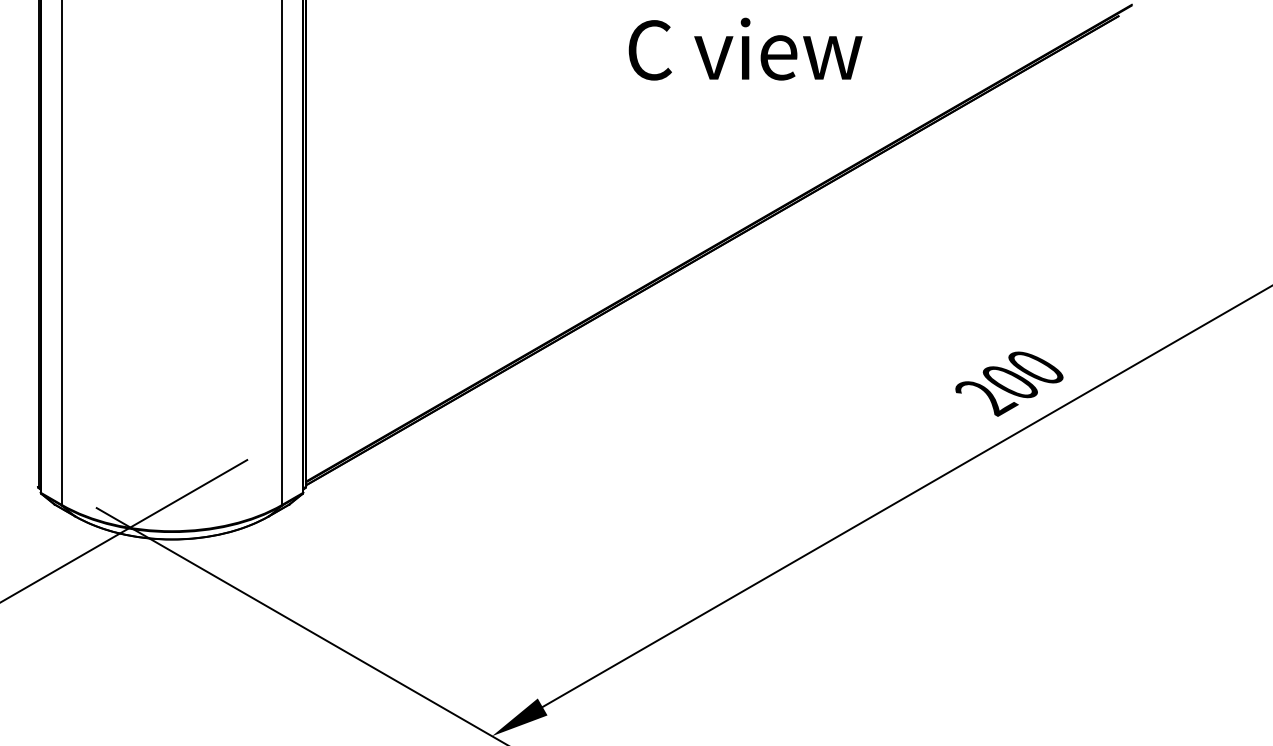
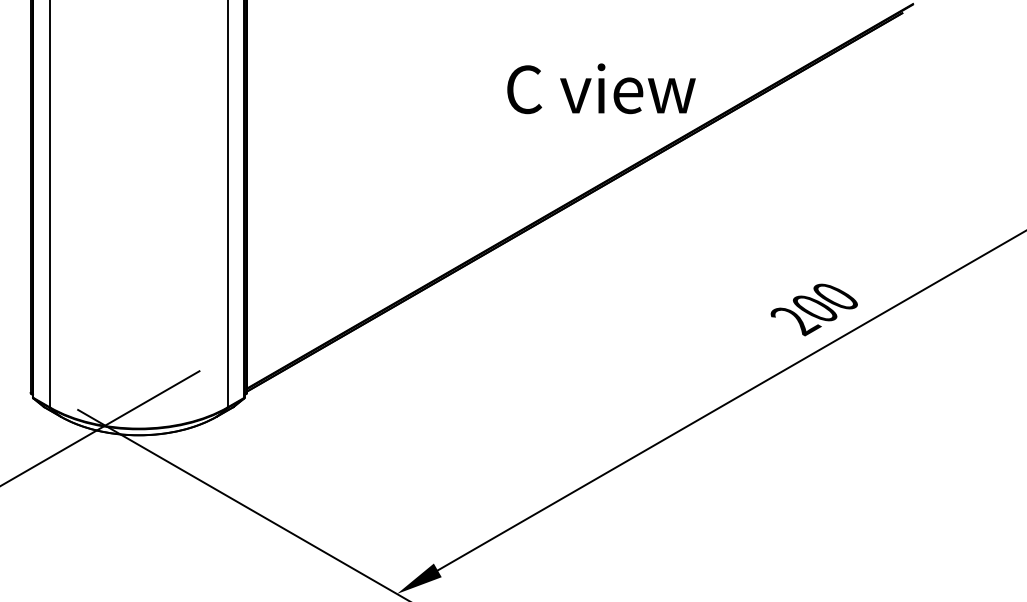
text: (745, 48) -> (601, 88), moved

